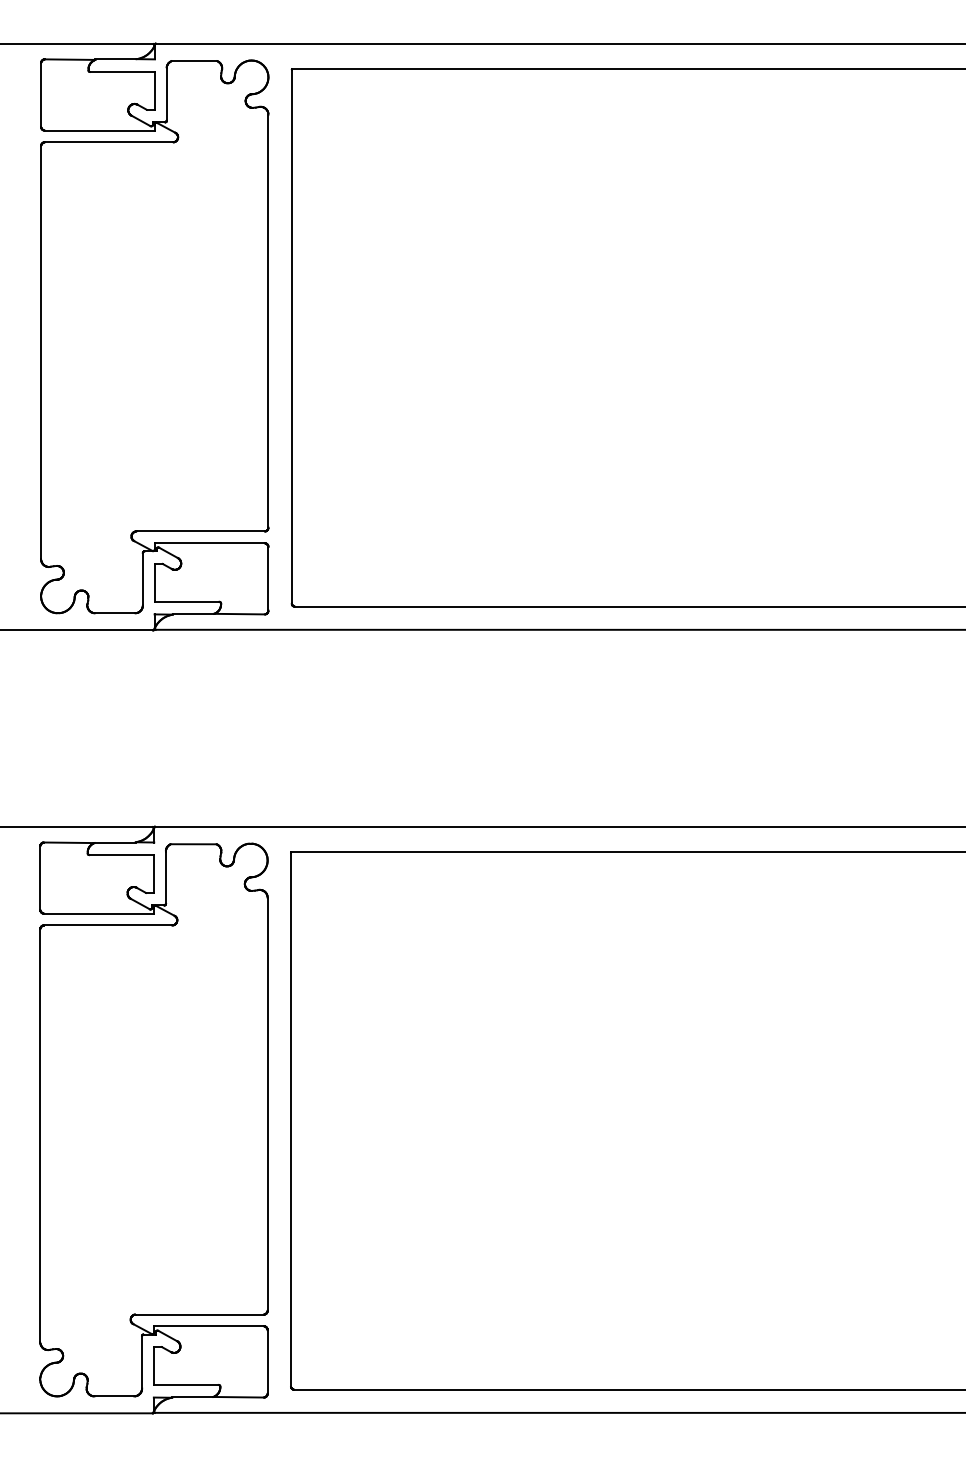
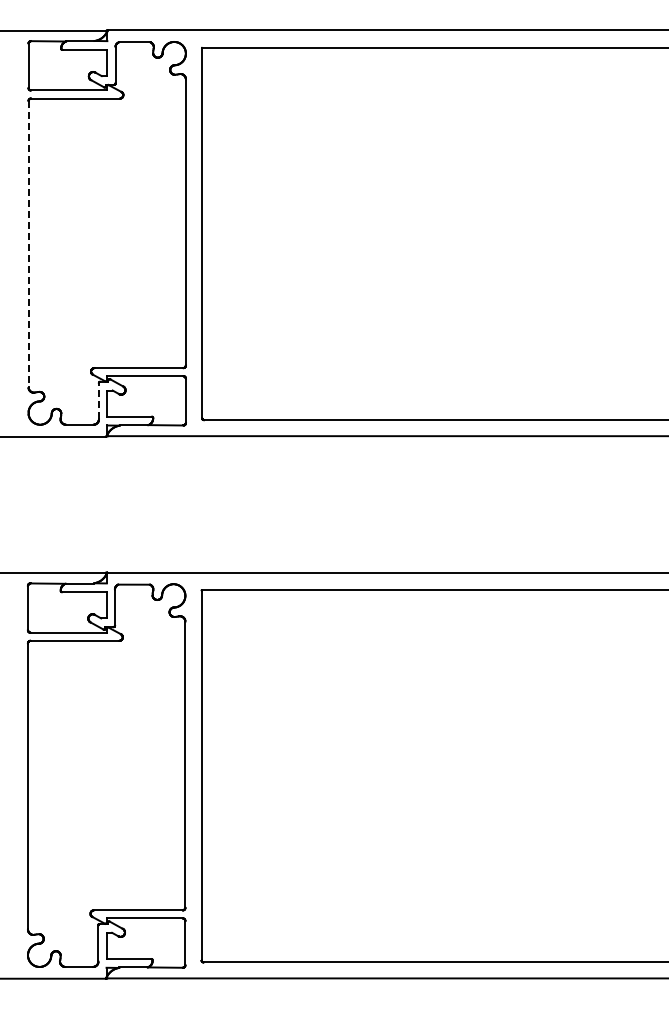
line: (41, 353) -> (28, 244), solid -> dashed
line: (142, 578) -> (98, 400), solid -> dashed

